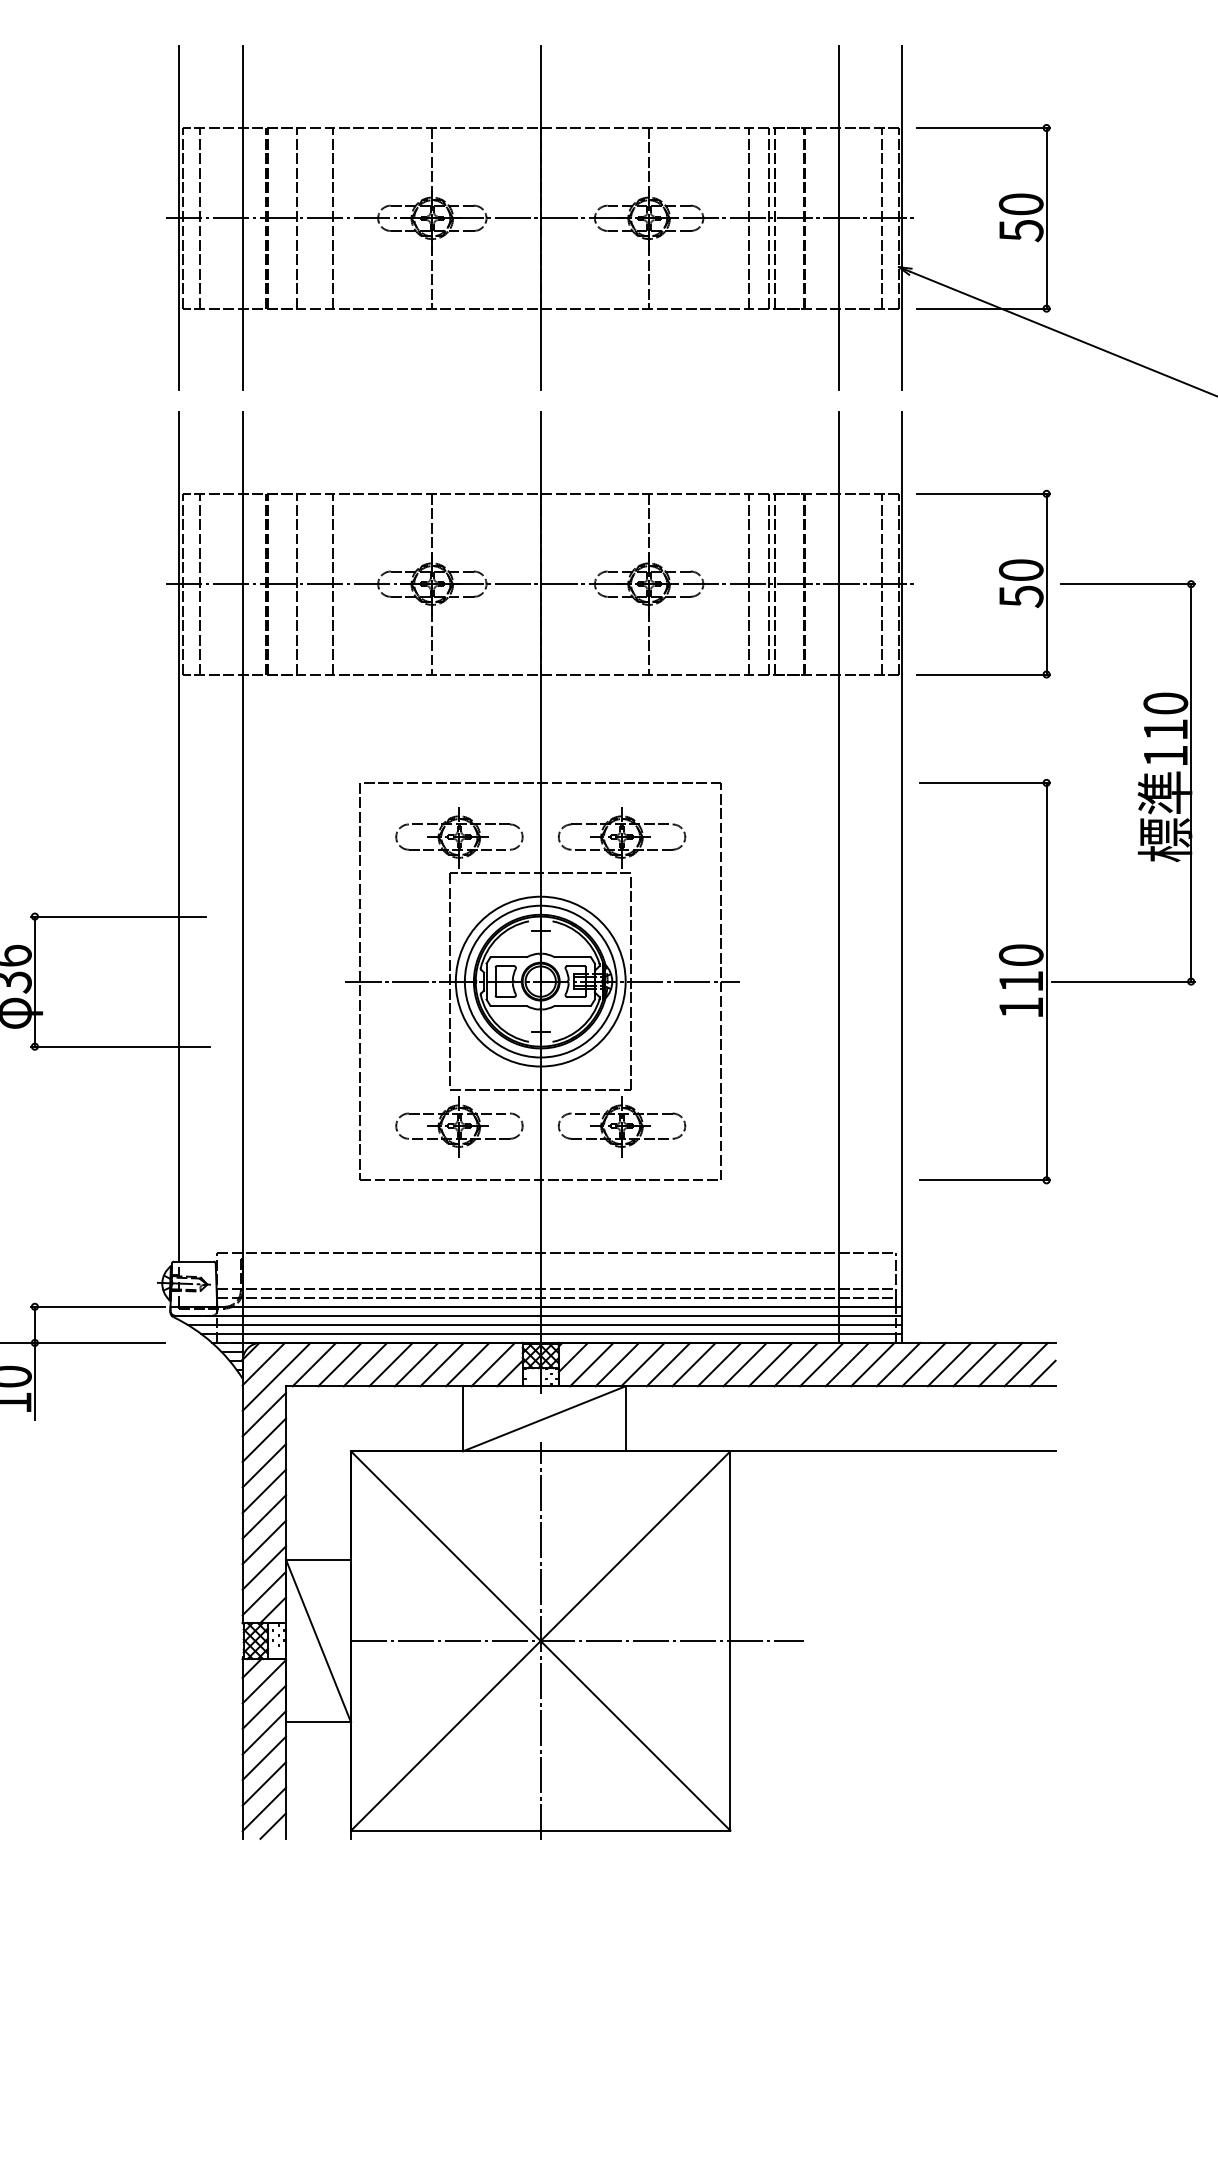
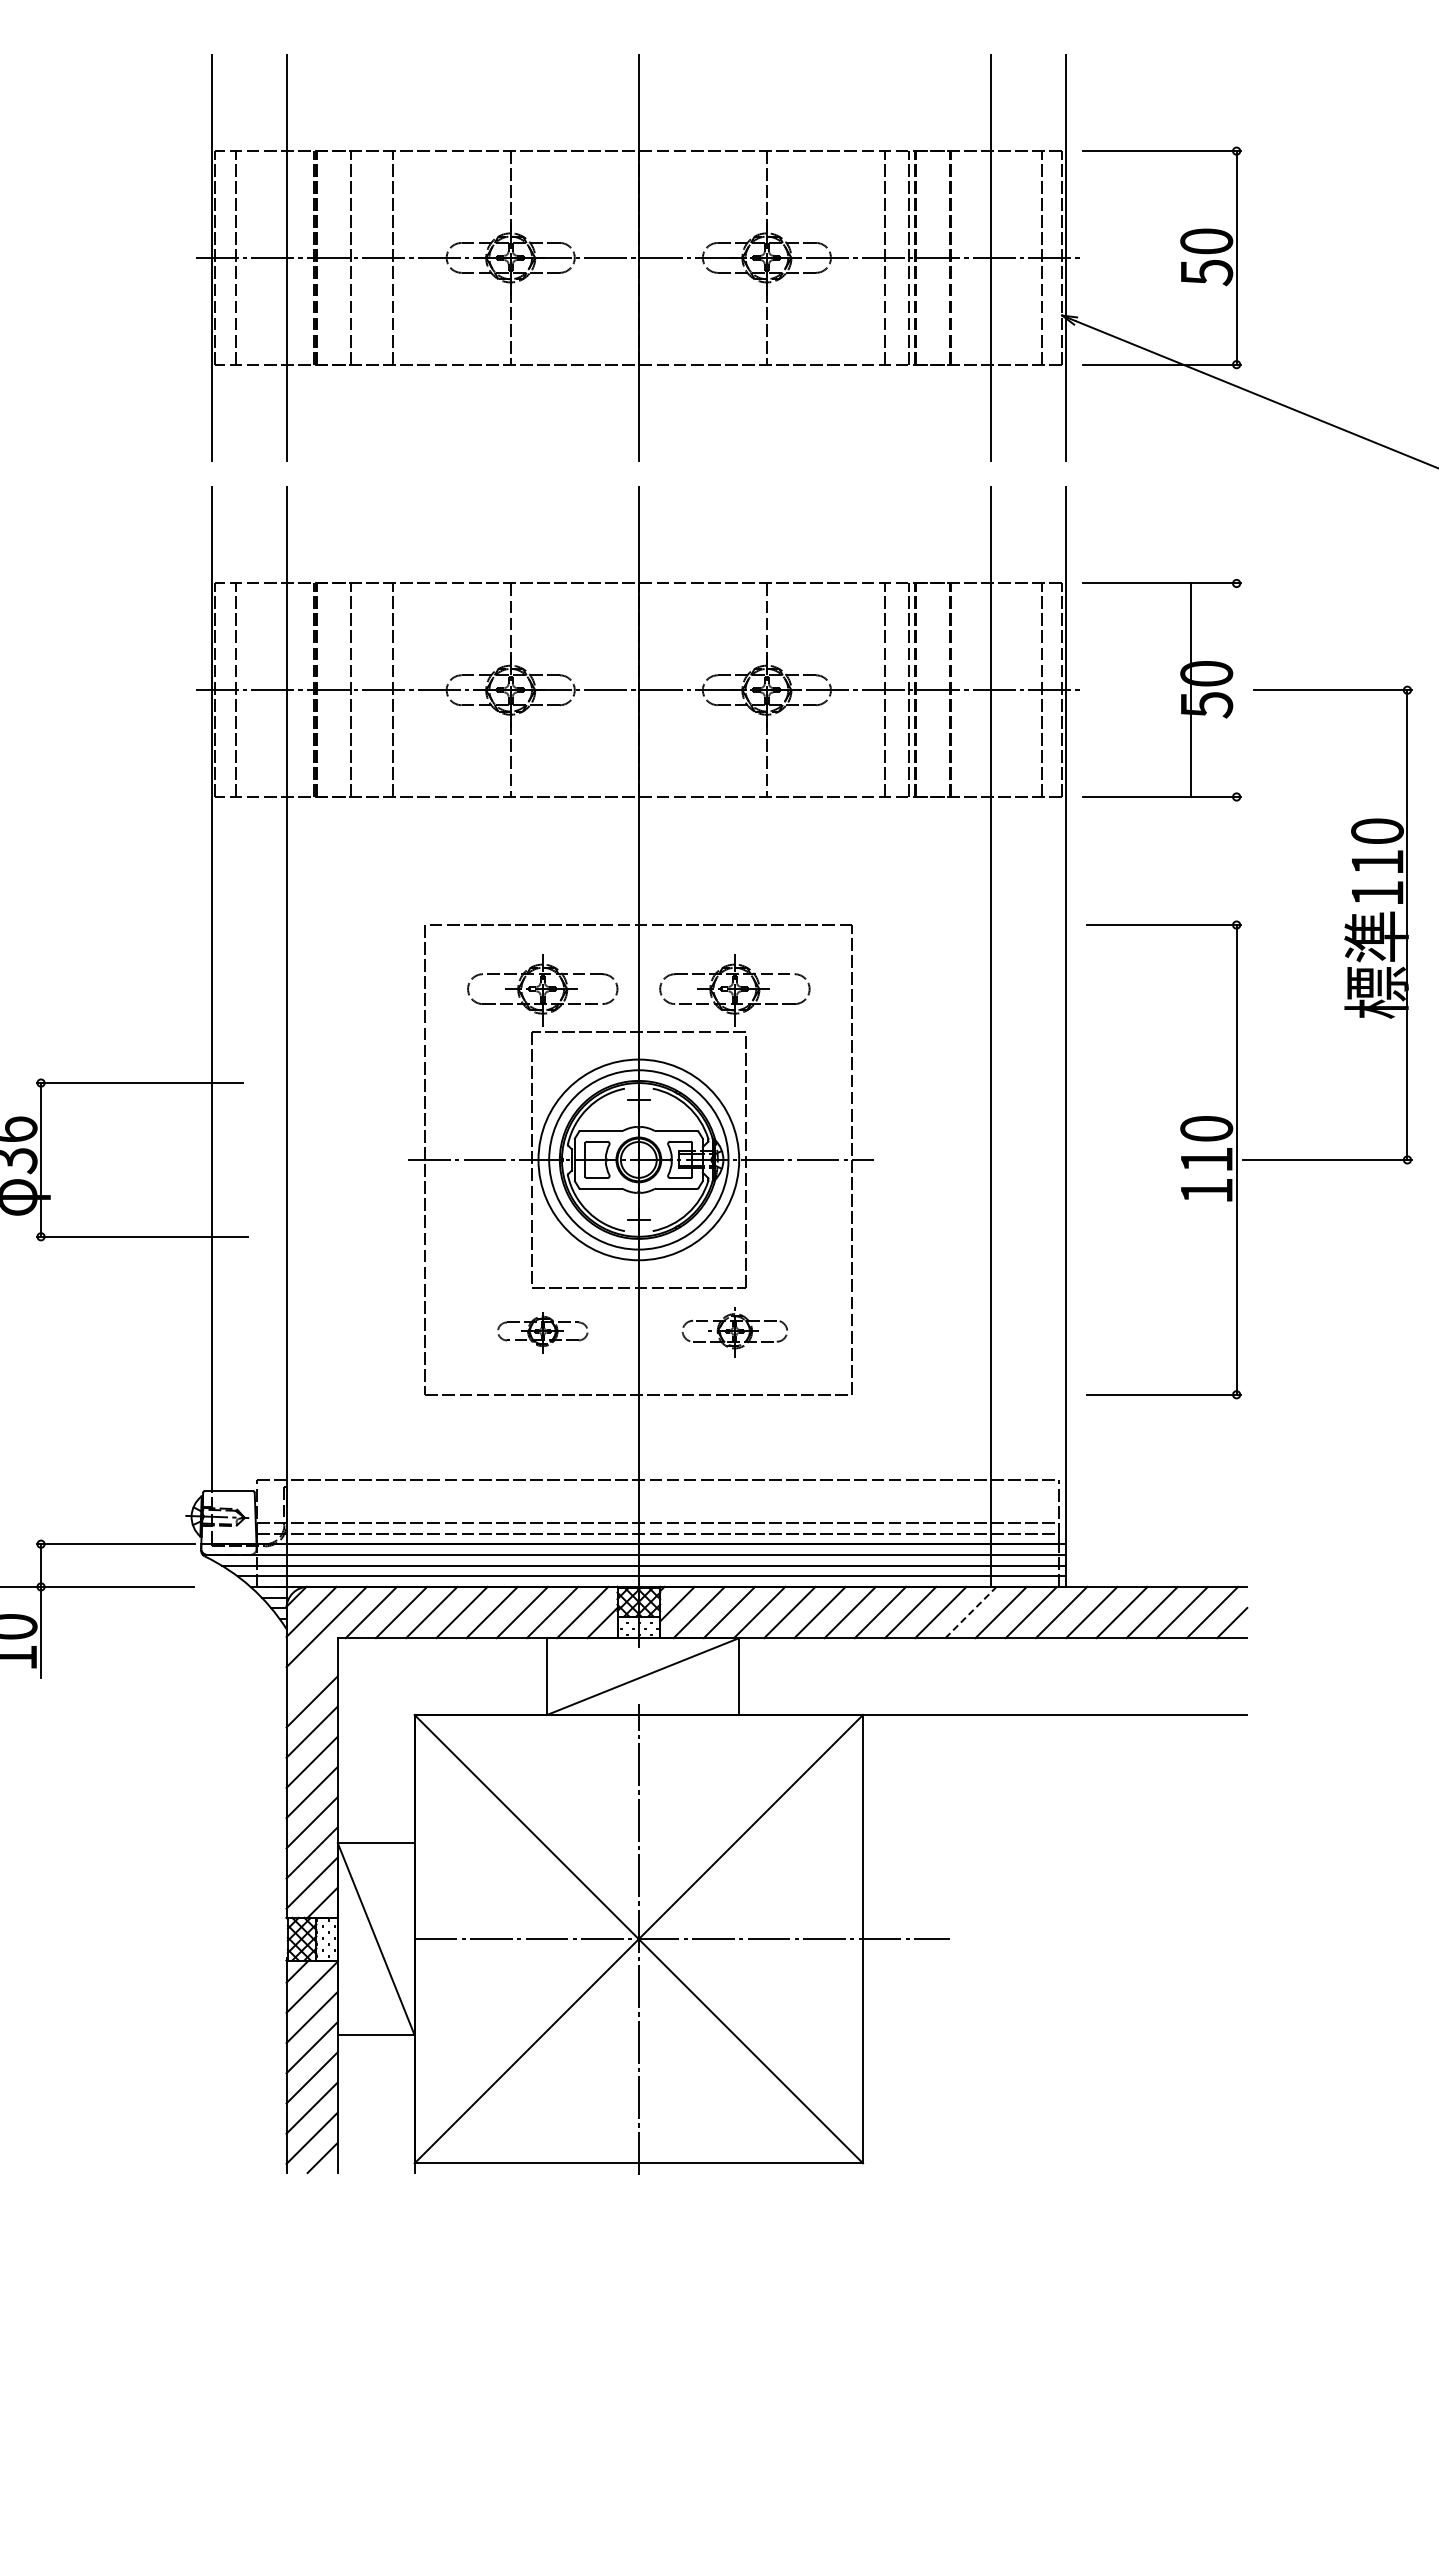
line: (1046, 583) -> (1190, 689), moved
part: (459, 1127) -> (542, 1332), size x0.6
part: (621, 1127) -> (734, 1332), size x0.7
line: (822, 1364) -> (971, 1612), solid -> dashed
line: (263, 1414) -> (311, 1671), removed

